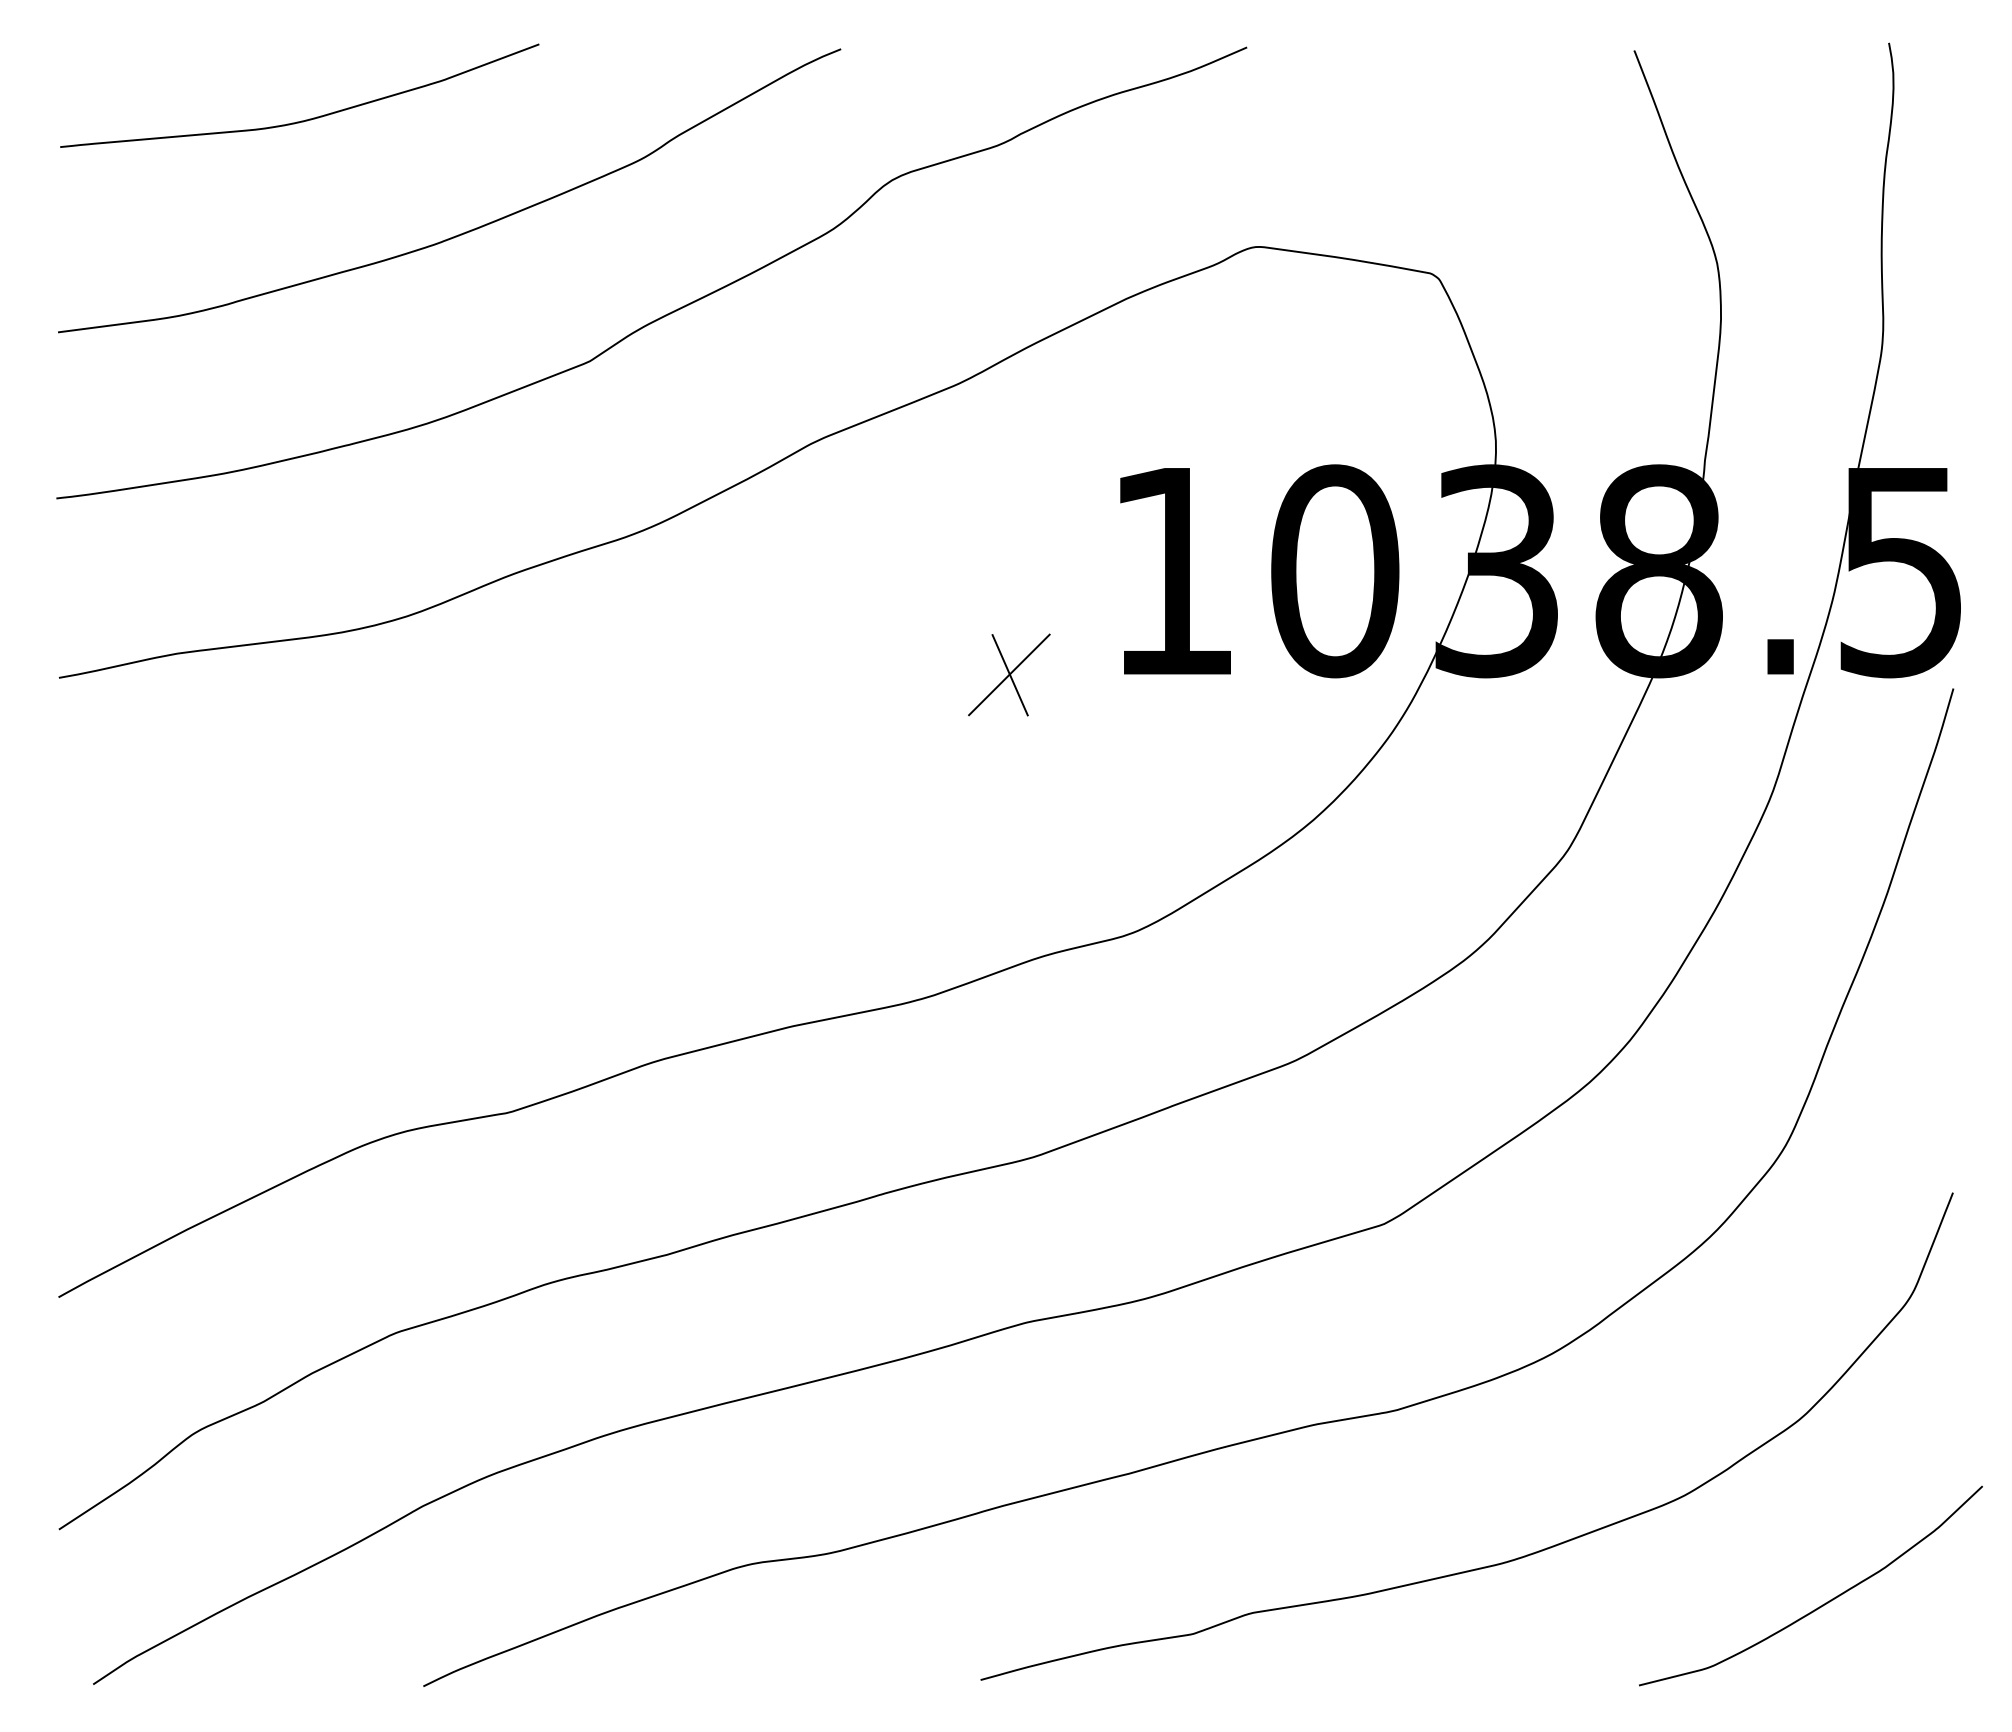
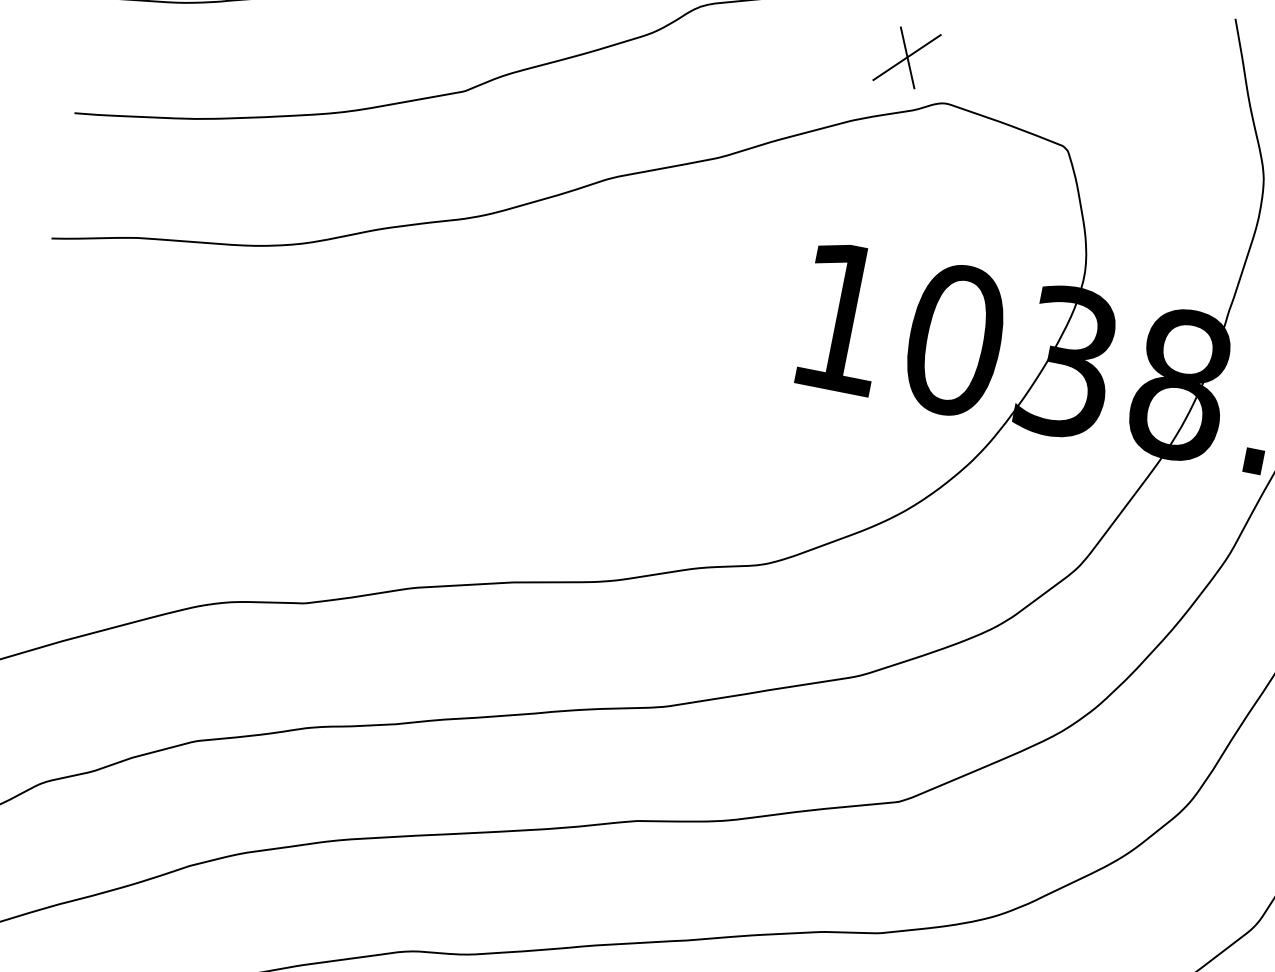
part: (1009, 674) -> (907, 57), moved

